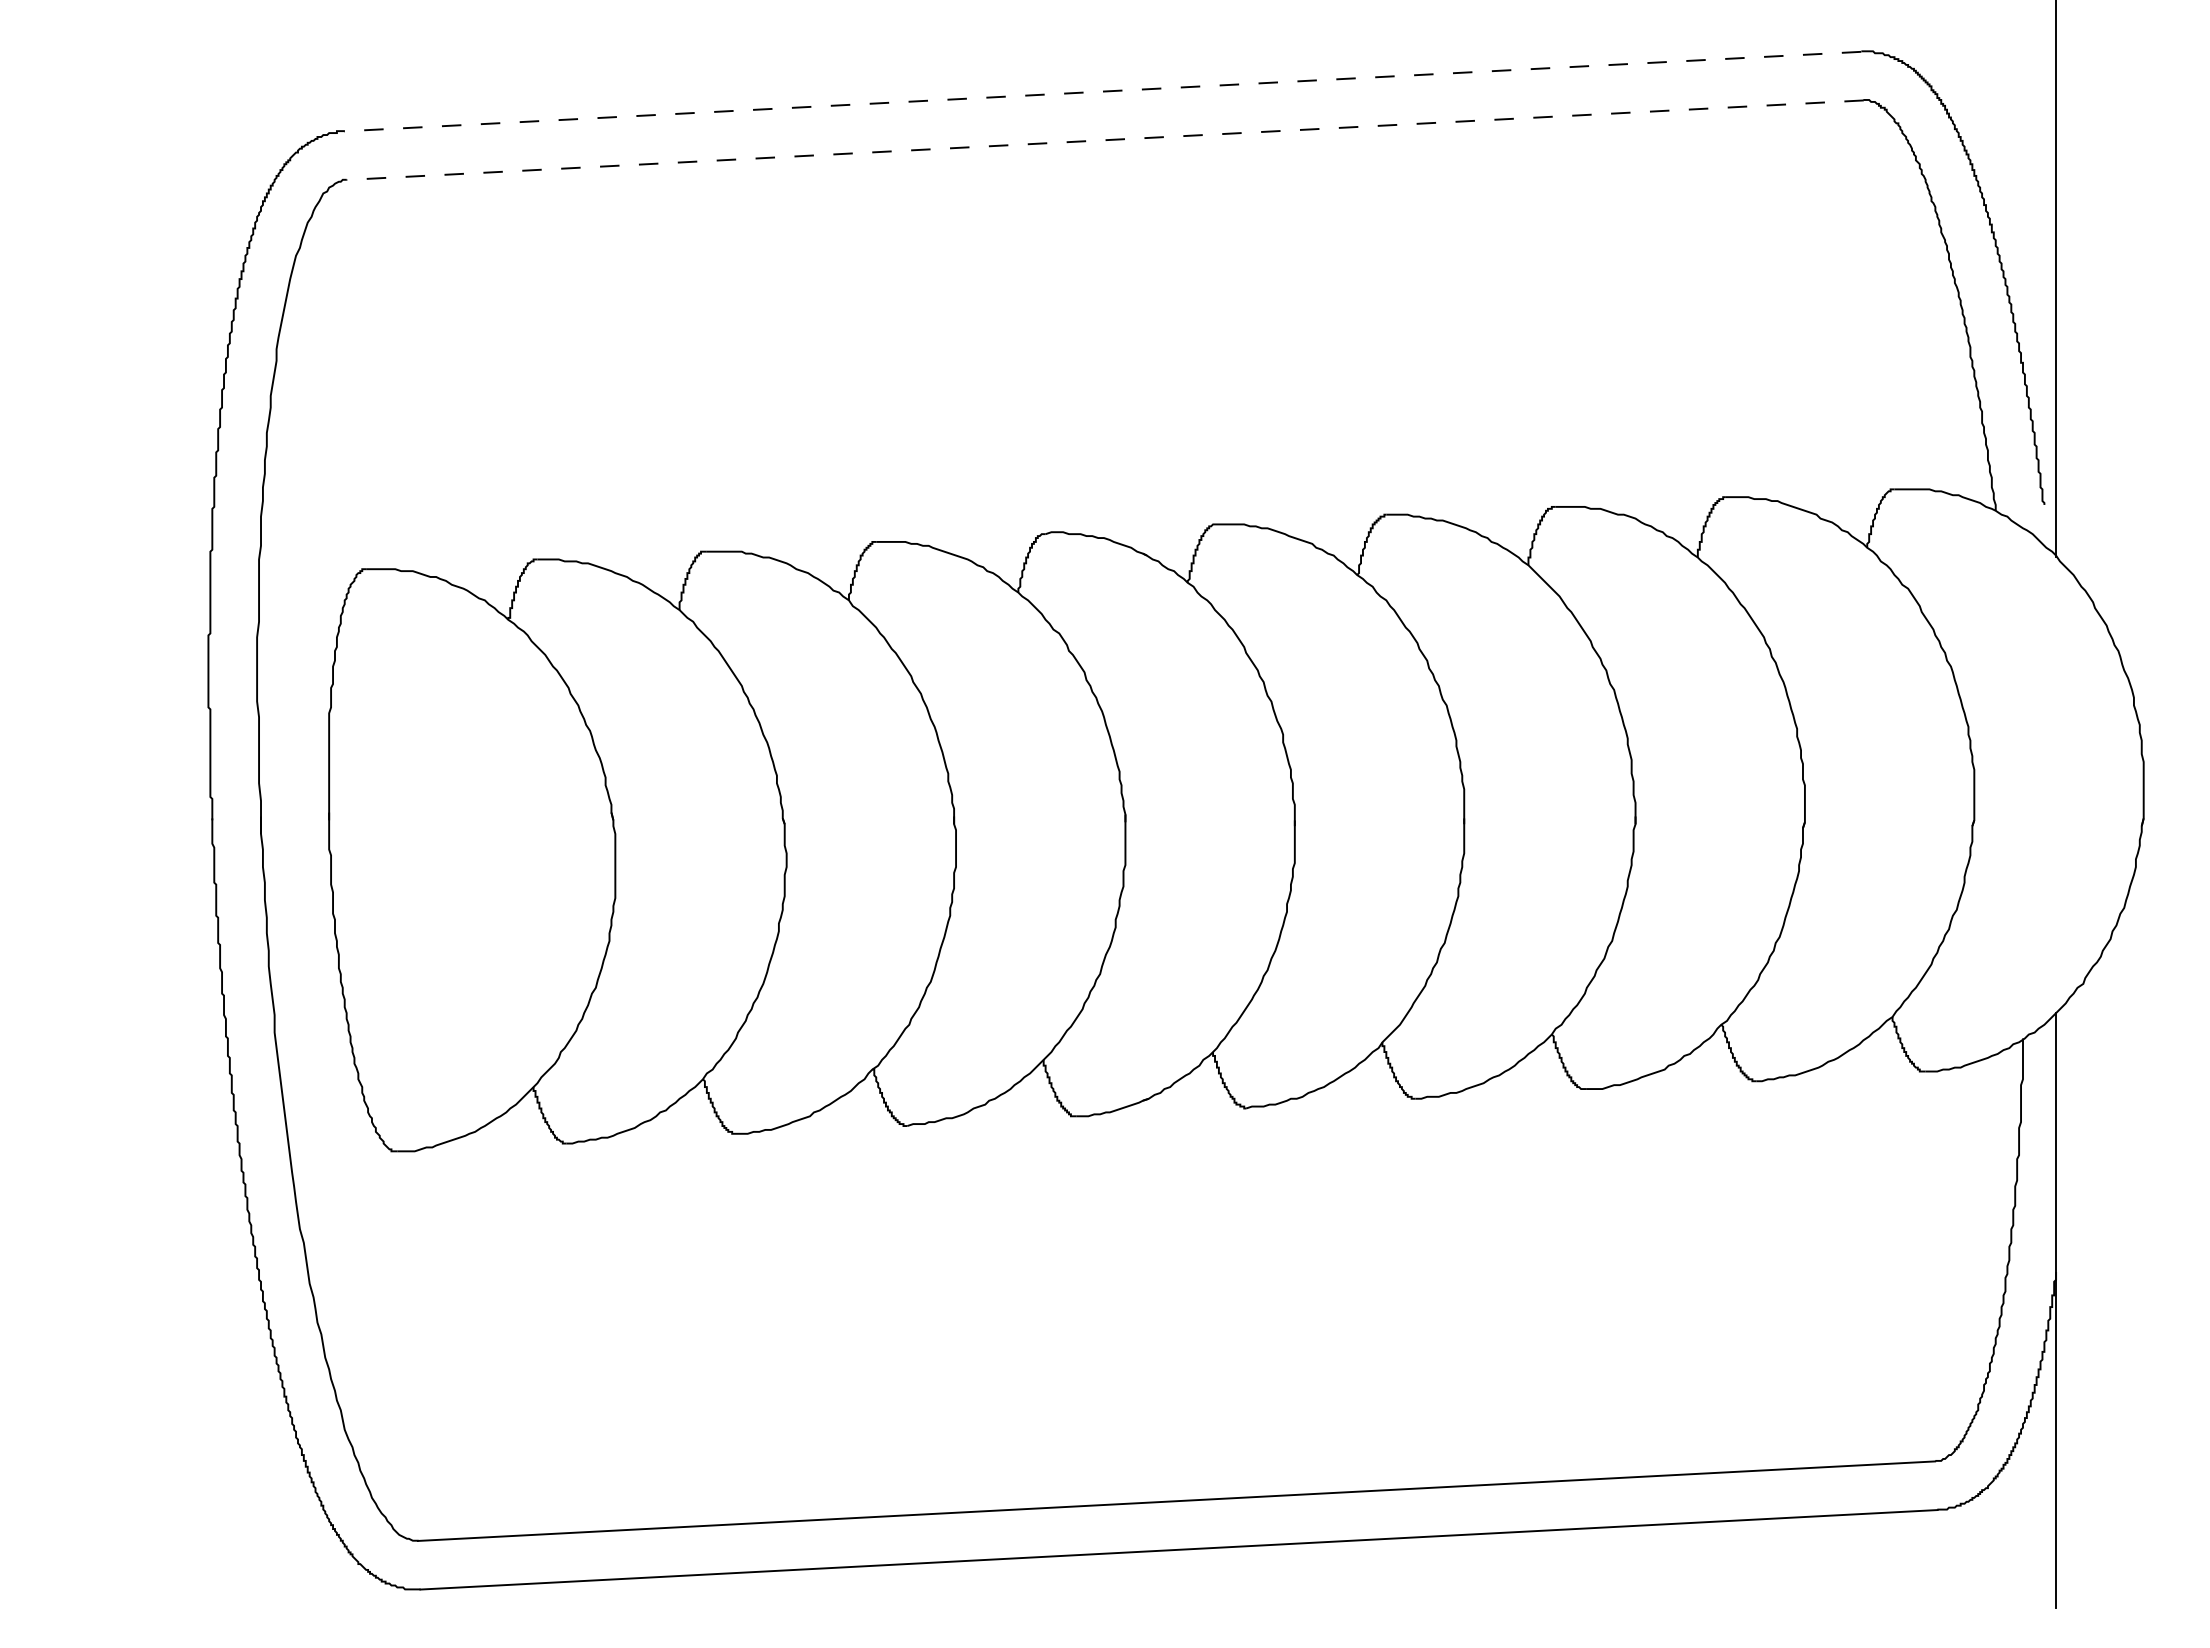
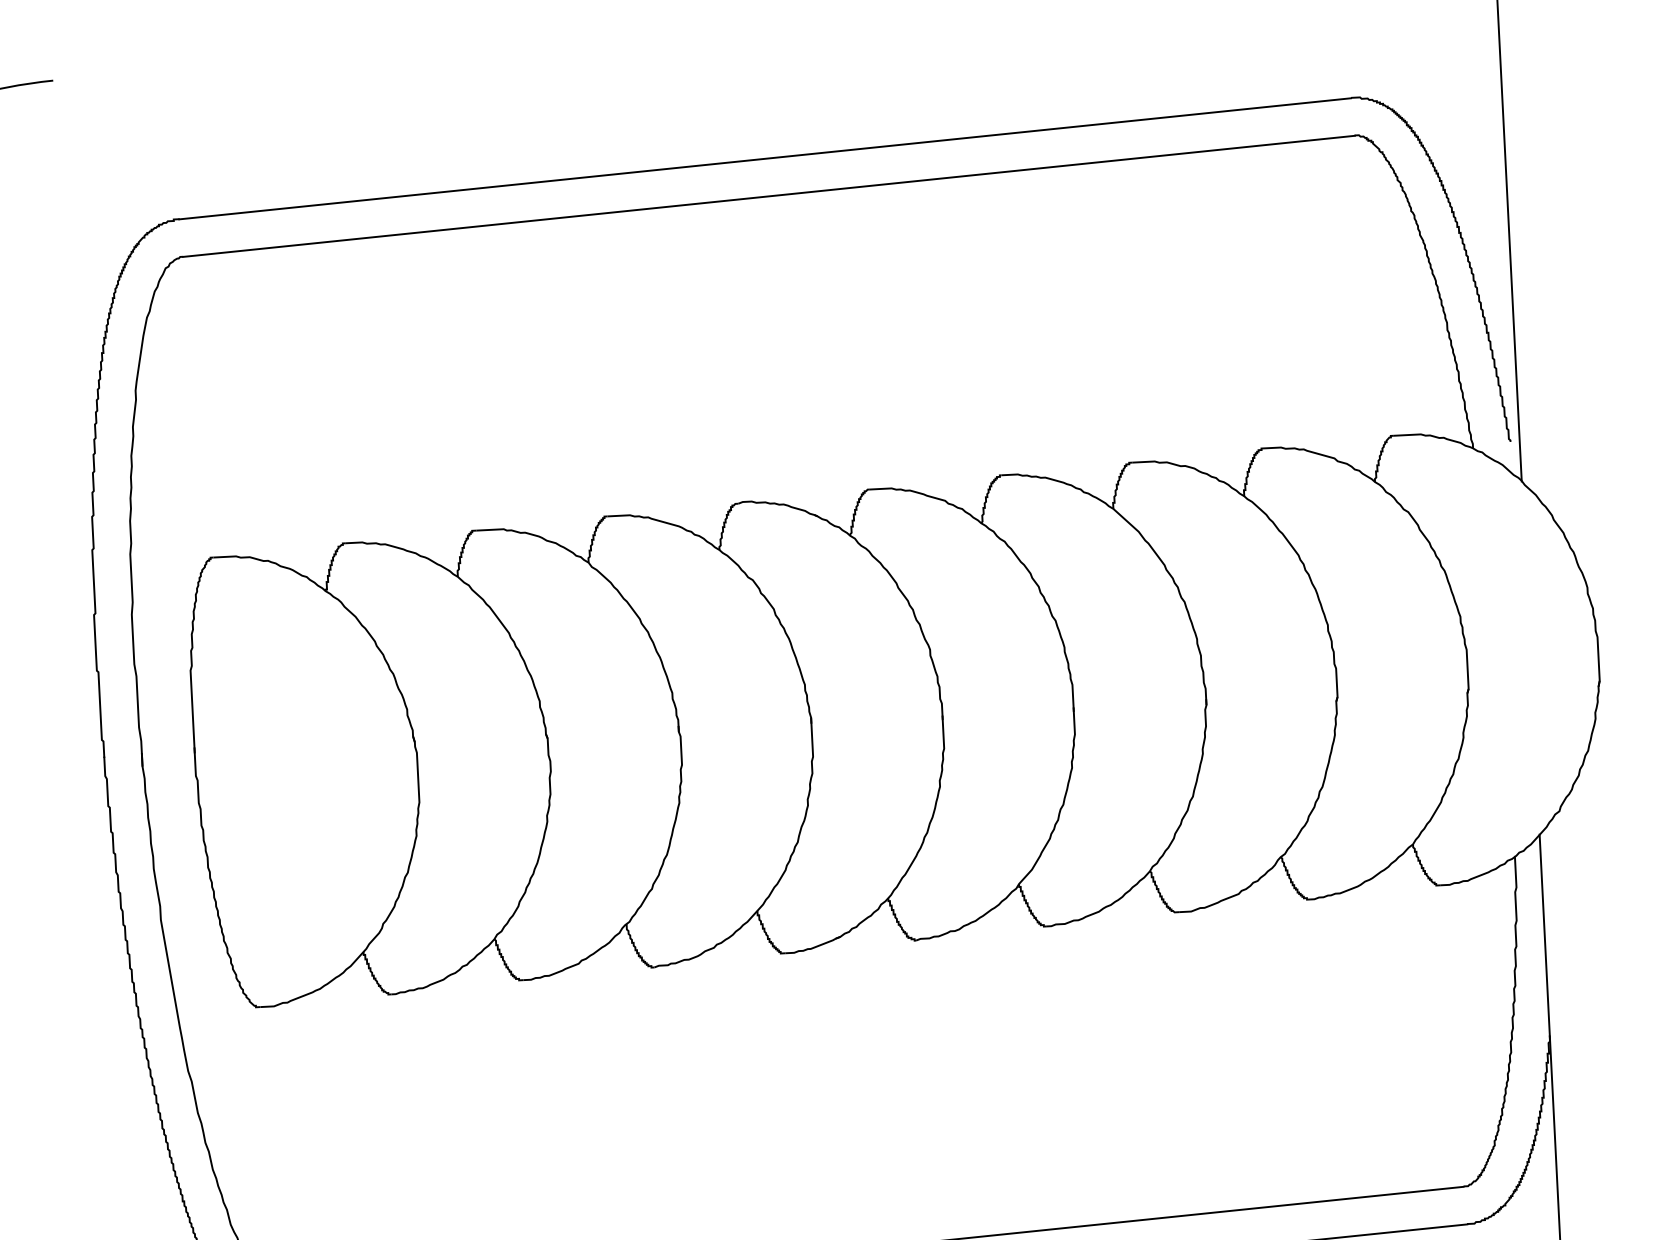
line: (1102, 91) -> (765, 158), dashed -> solid
line: (1105, 140) -> (769, 196), dashed -> solid

